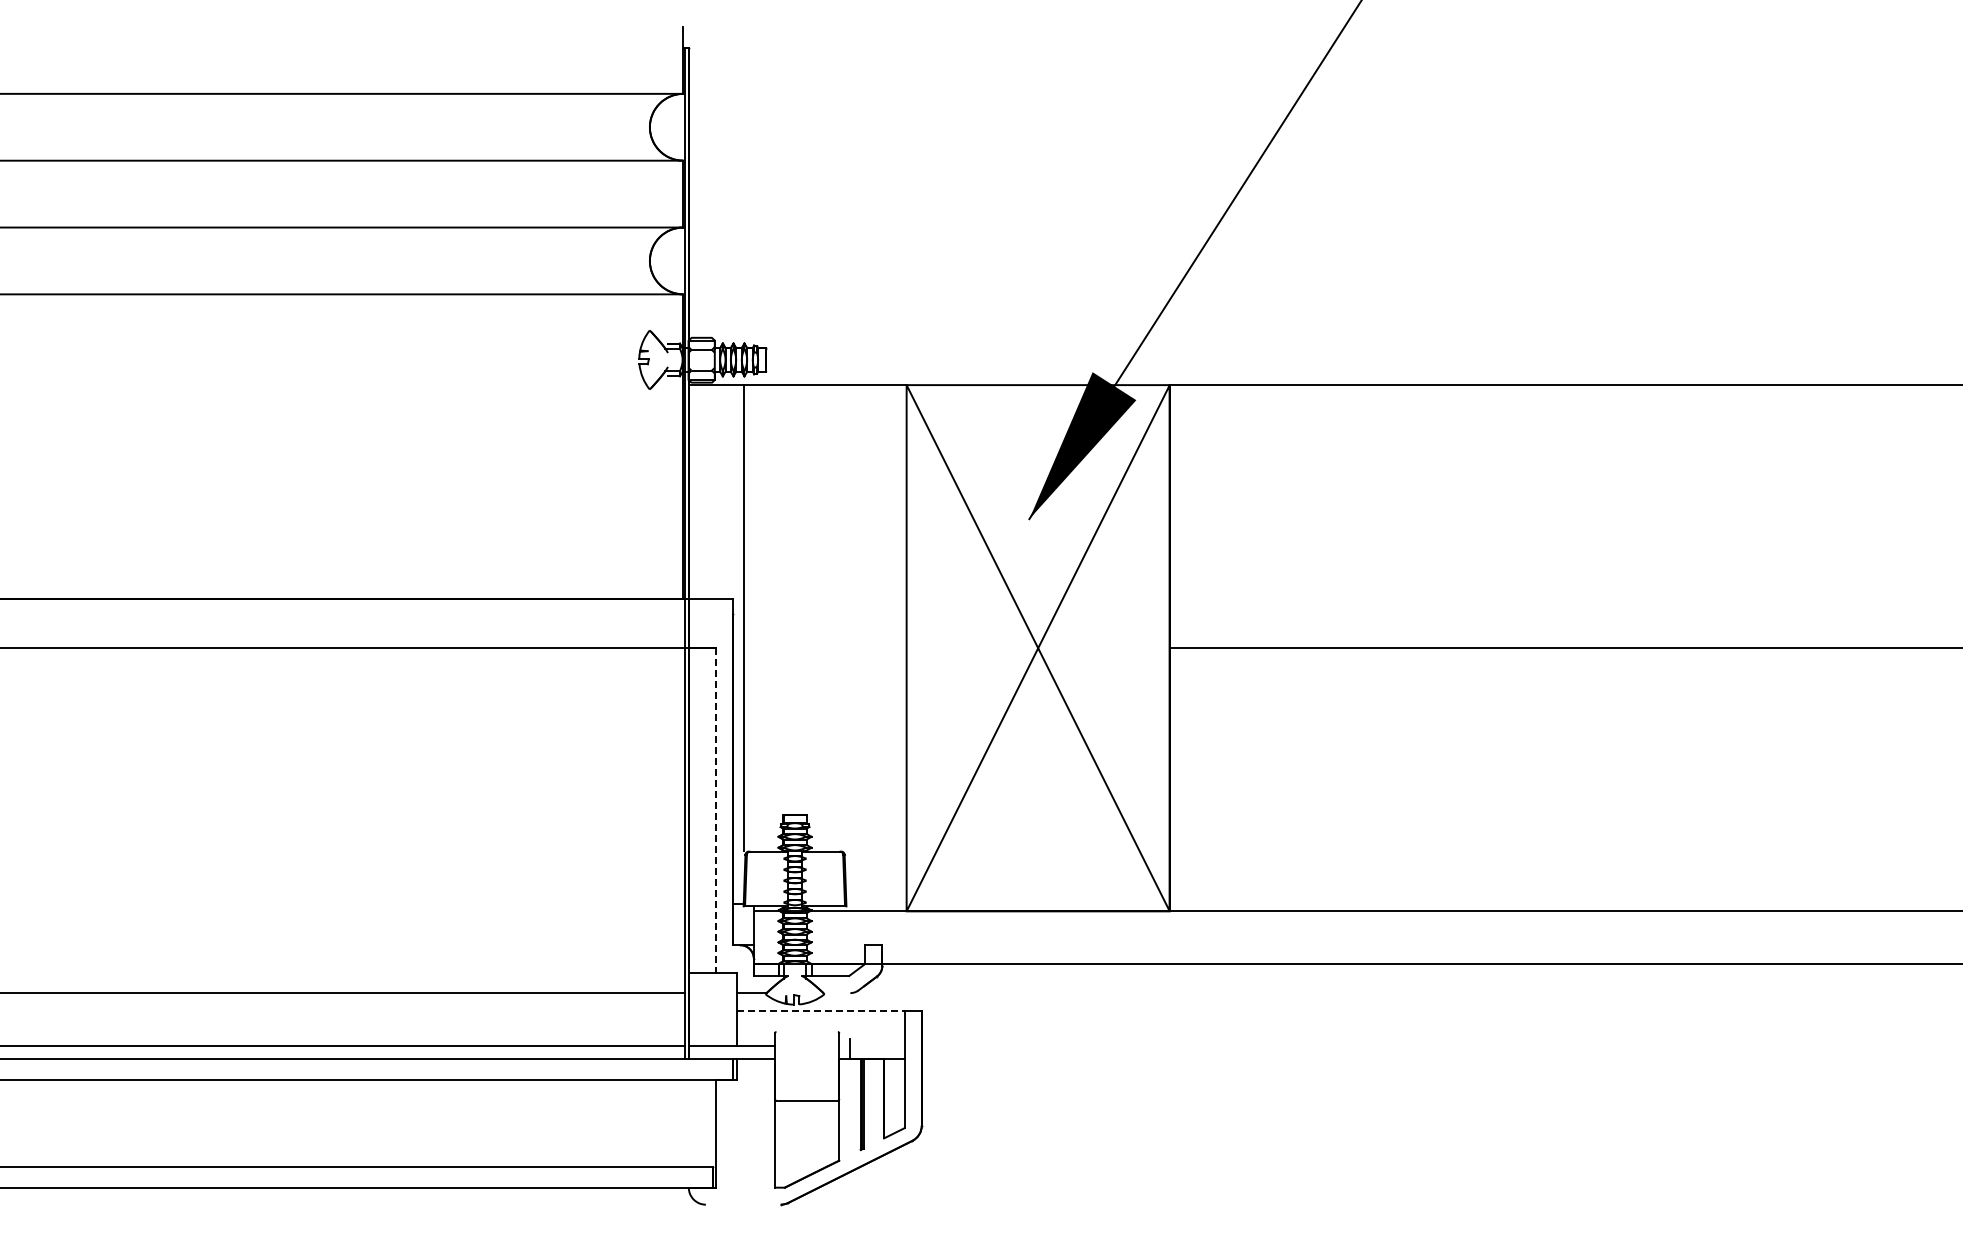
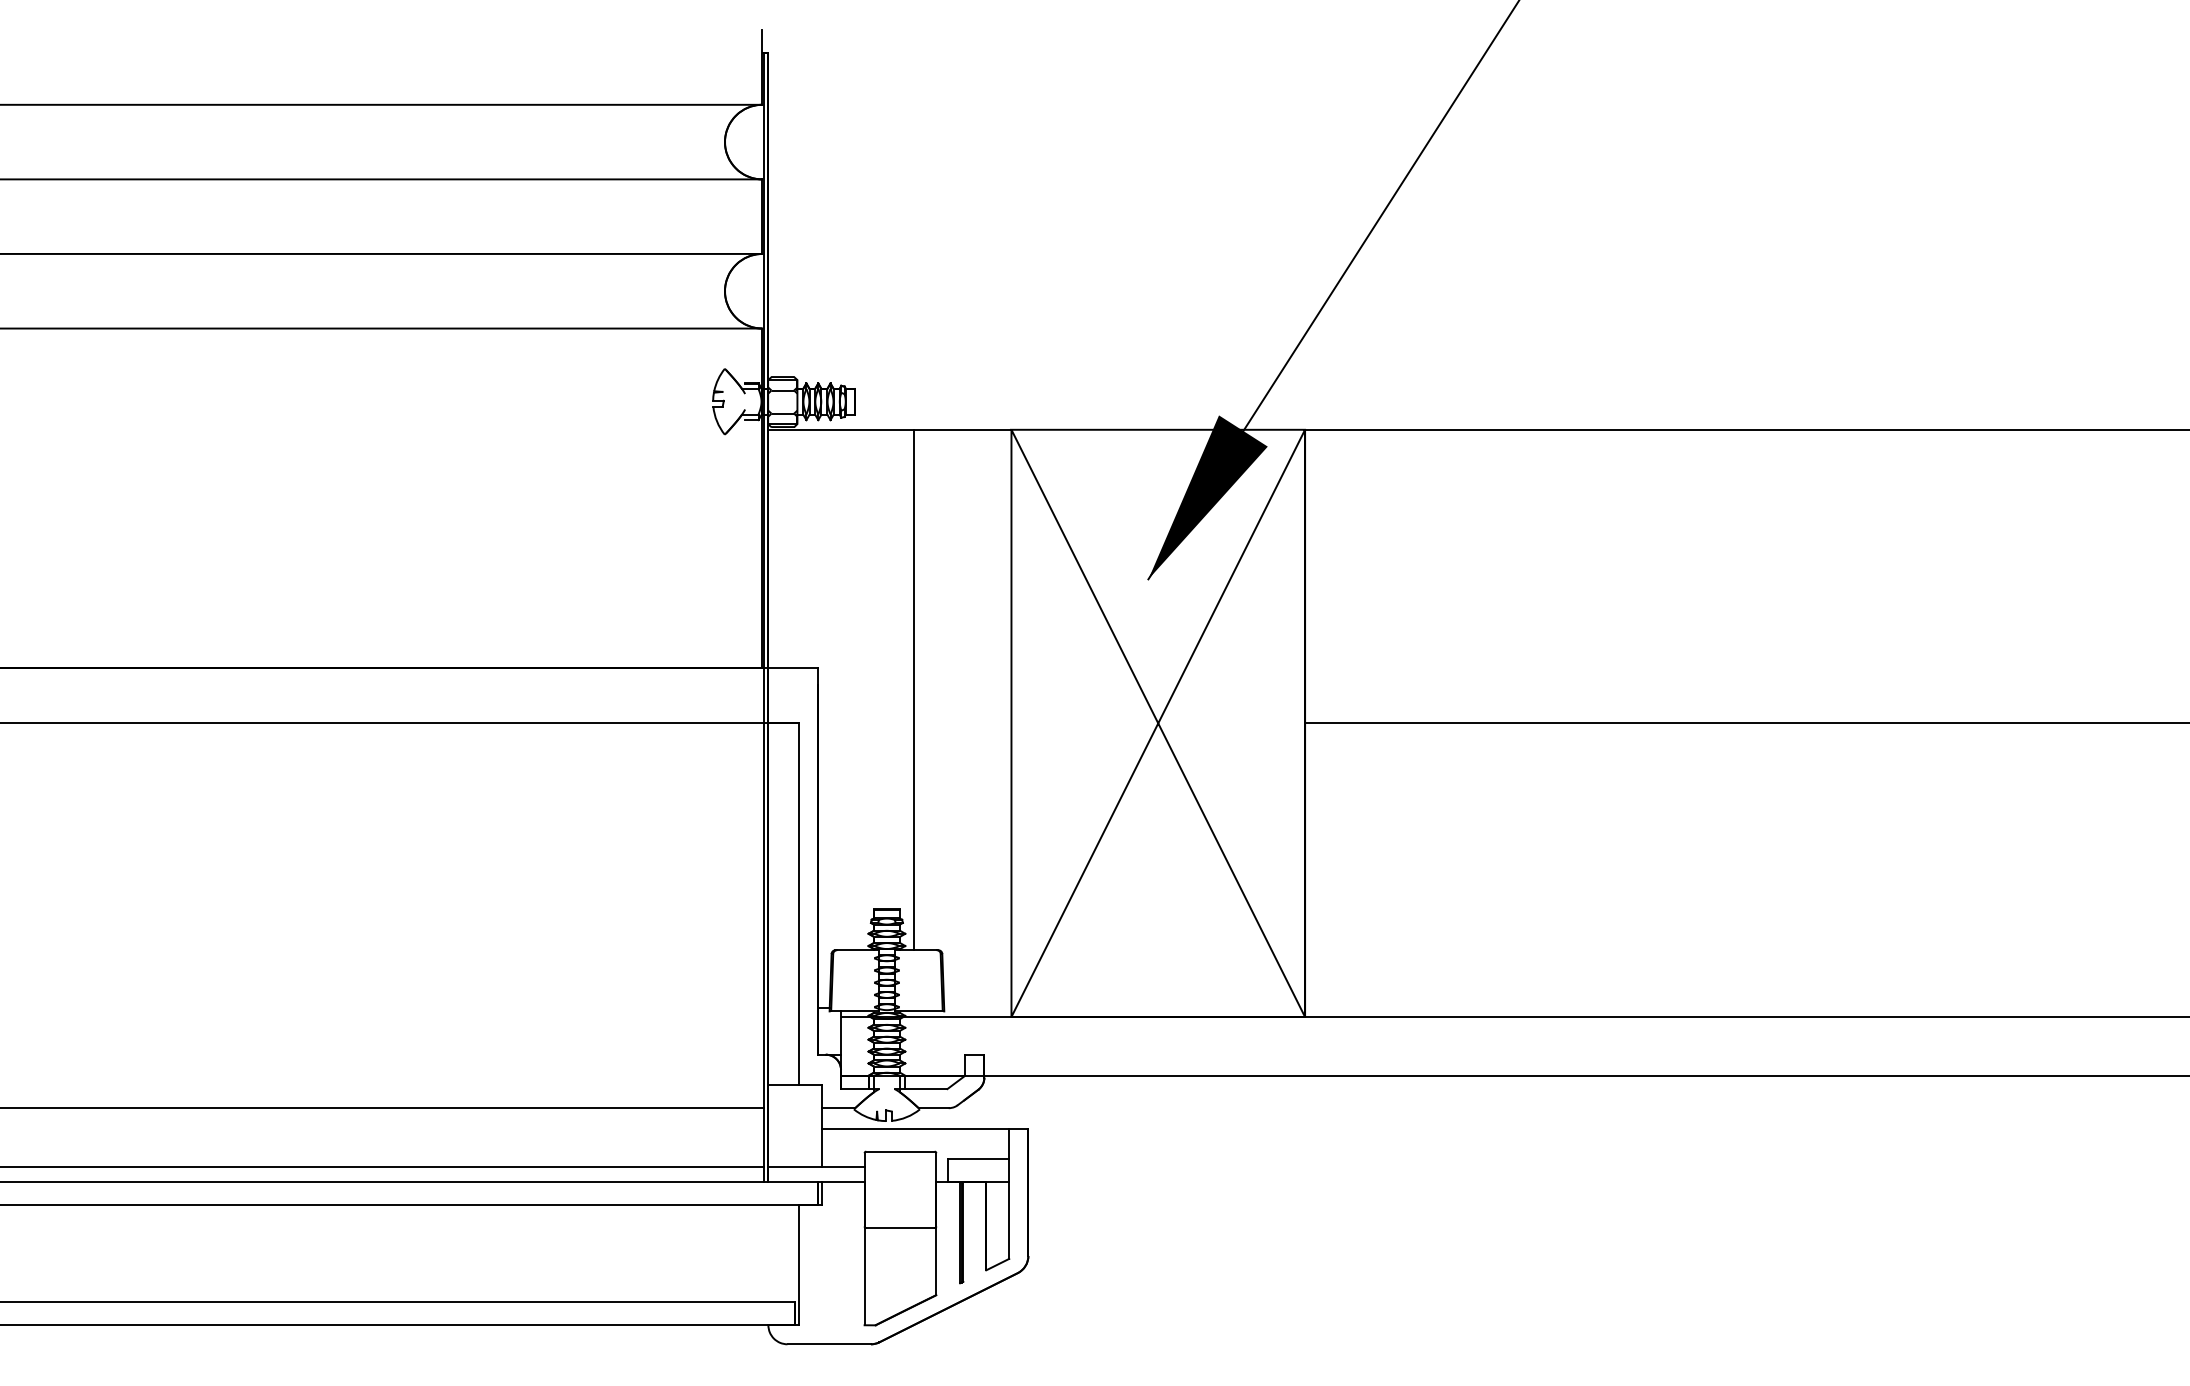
line: (744, 618) -> (914, 690), moved
line: (716, 810) -> (799, 904), dashed -> solid
line: (836, 993) -> (933, 1108), added
line: (820, 1011) -> (915, 1128), dashed -> solid
line: (806, 1032) -> (899, 1152), added
line: (876, 1038) -> (977, 1158), added
line: (742, 1204) -> (828, 1344), added

